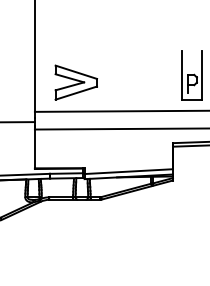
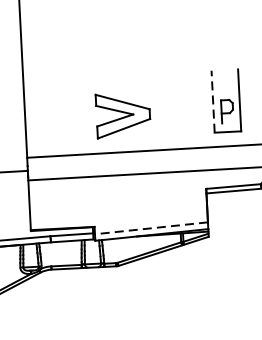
line: (181, 75) -> (212, 101), solid -> dashed
part: (75, 82) -> (122, 115), moved
line: (128, 171) -> (151, 228), solid -> dashed

